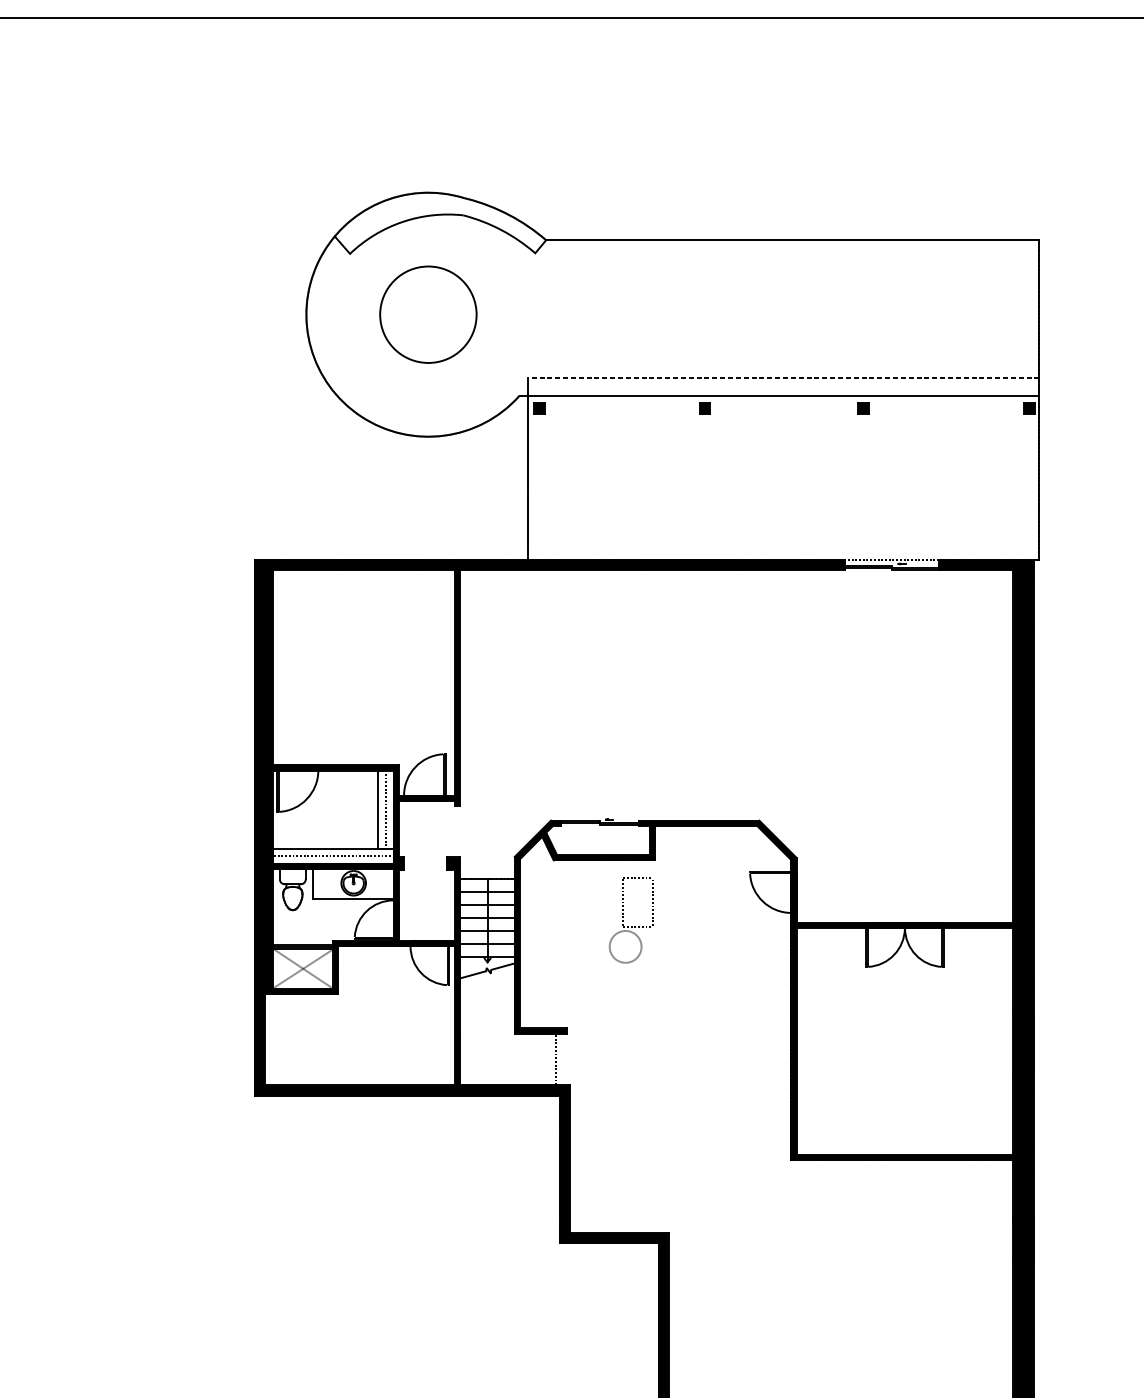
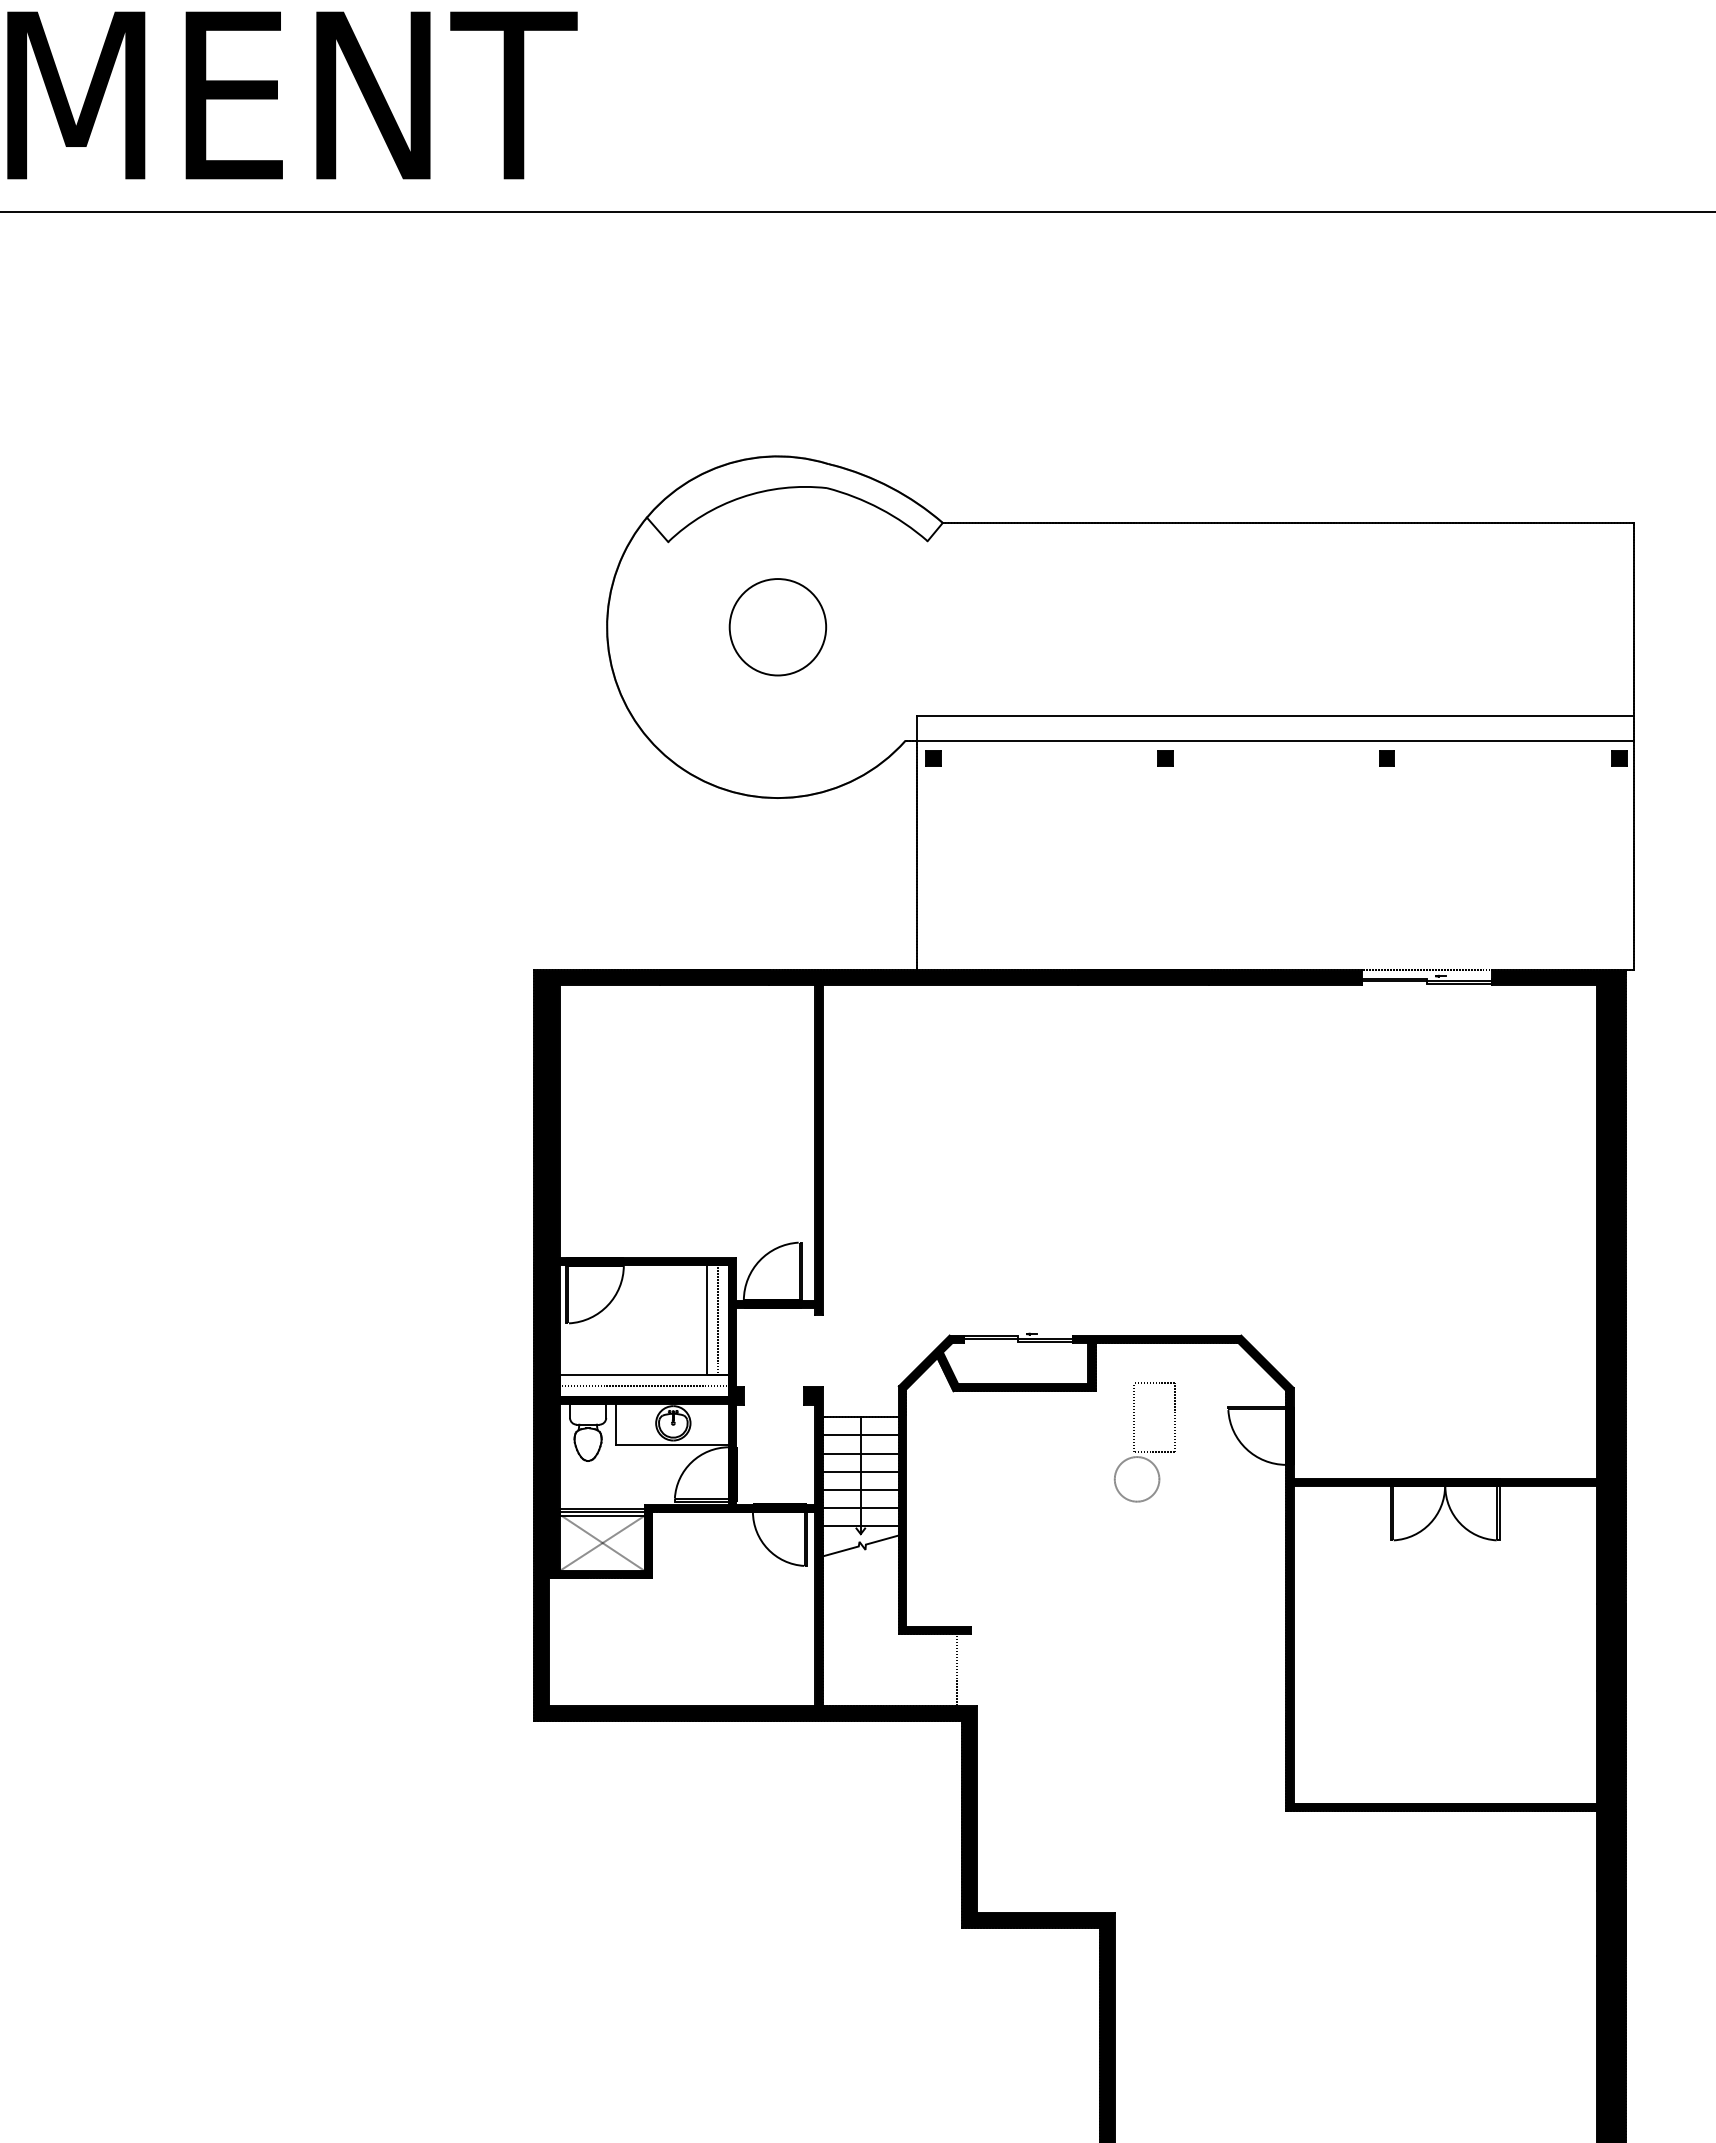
circle: (428, 314) -> (777, 627), size x0.71
line: (783, 377) -> (1274, 715), dashed -> solid
part: (630, 926) -> (1144, 1451), moved

